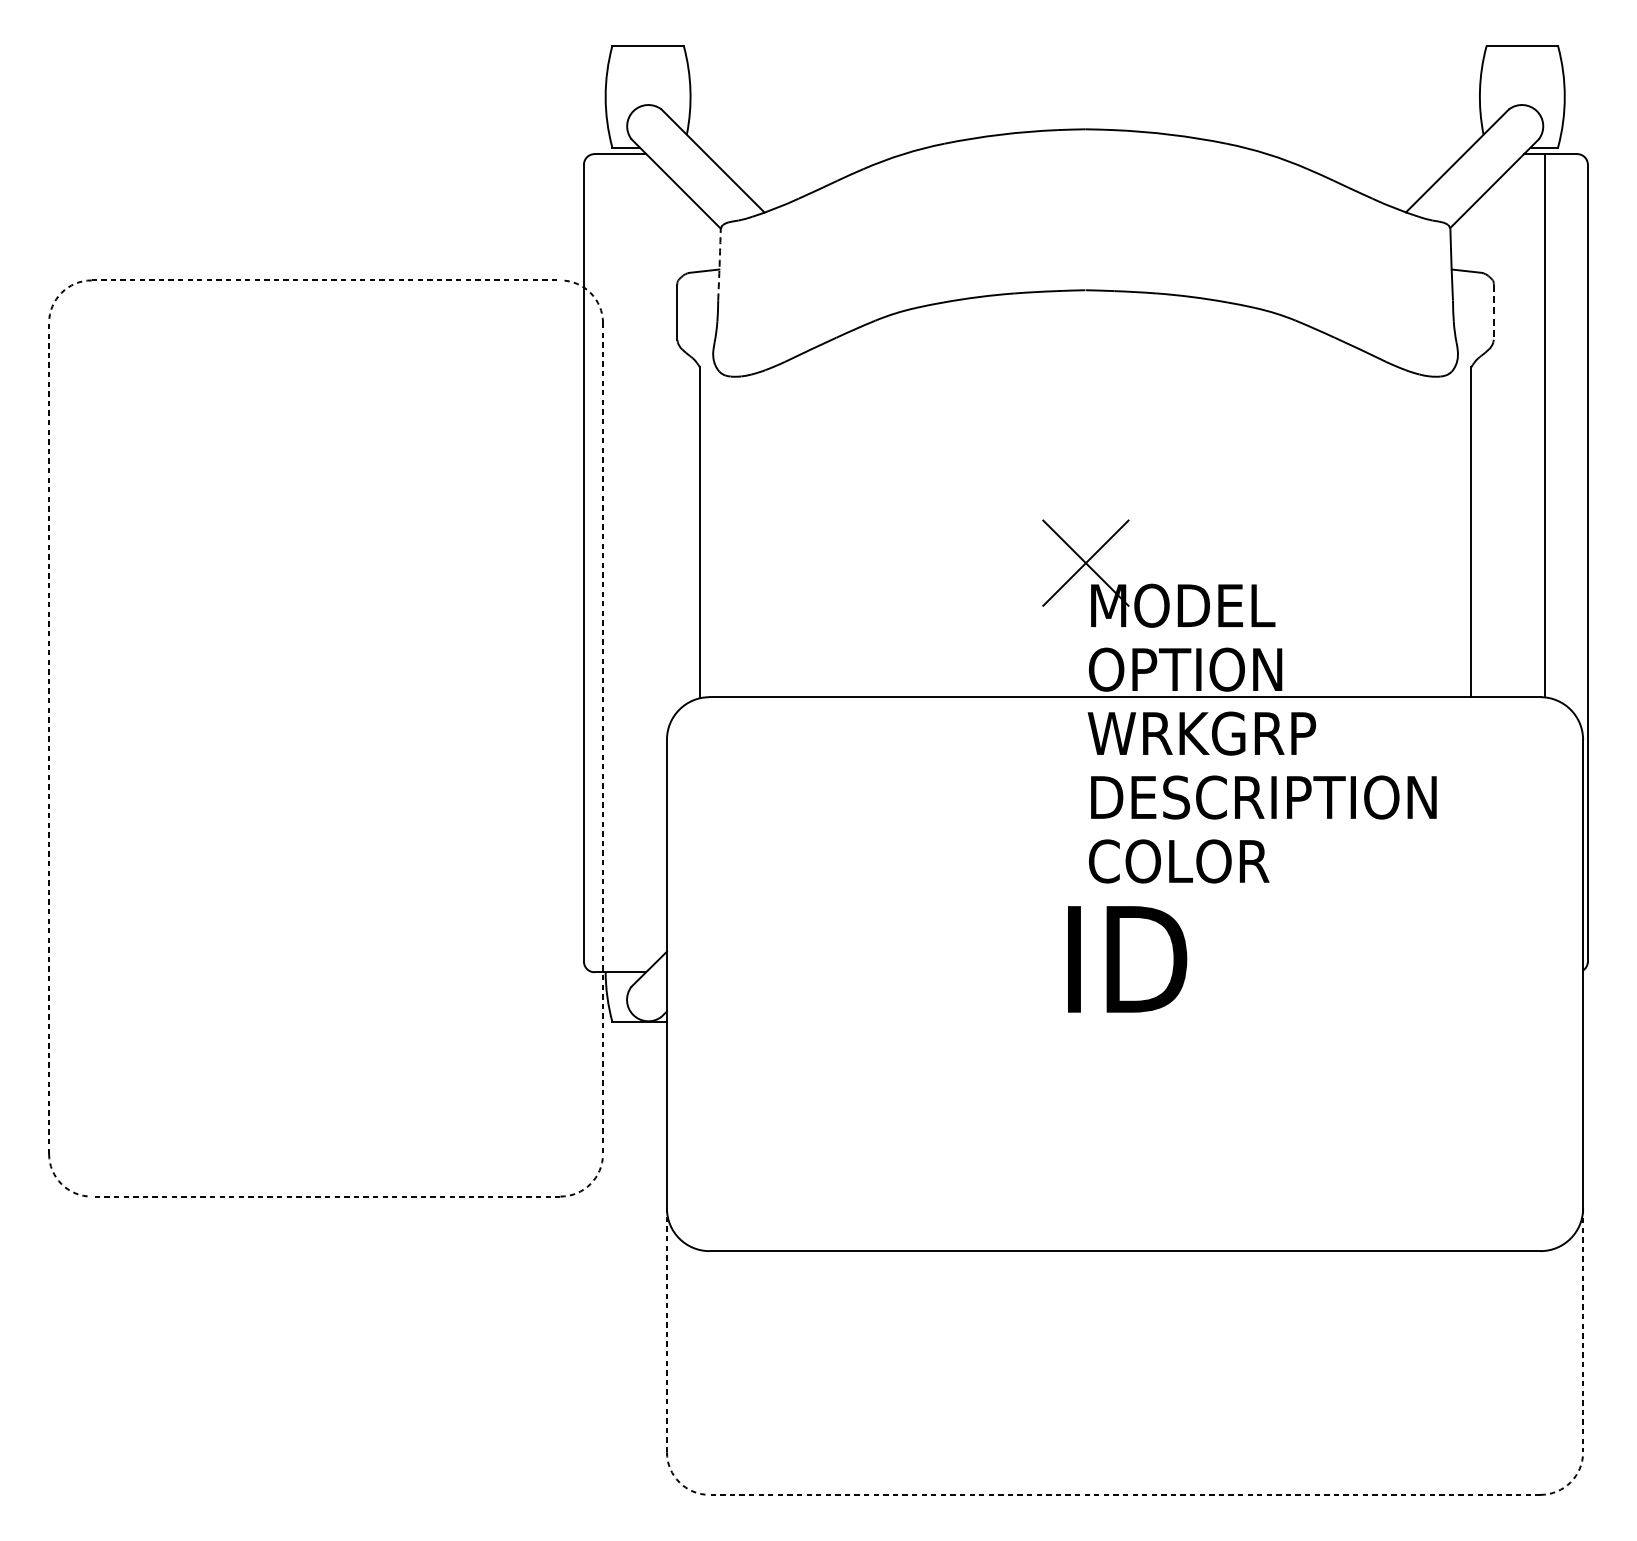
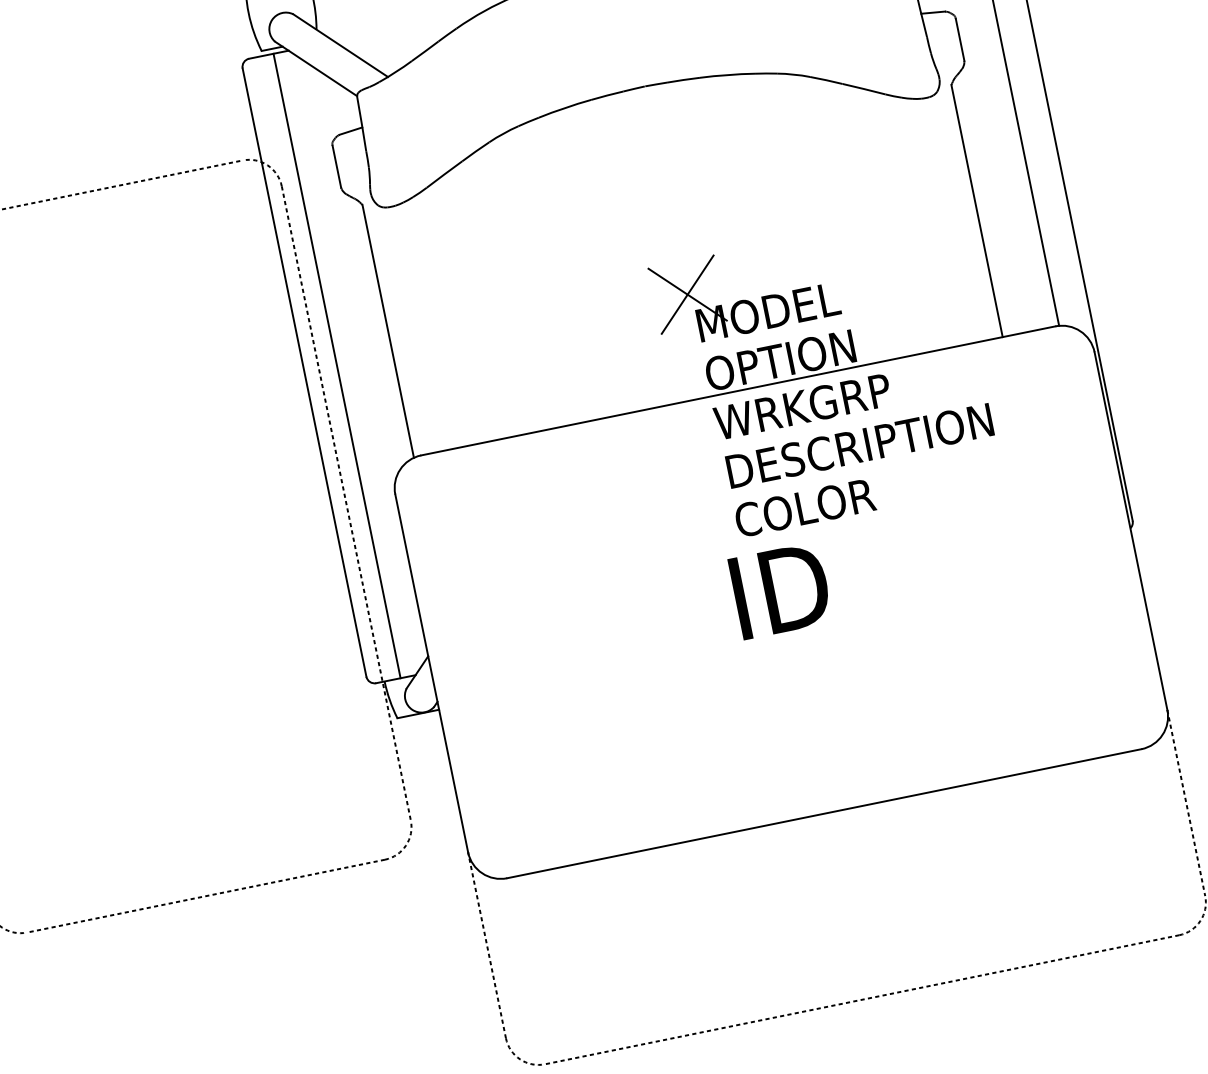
arc: (719, 264) -> (361, 123), dashed -> solid
line: (1493, 312) -> (959, 40), dashed -> solid
line: (626, 563) -> (337, 366), added

